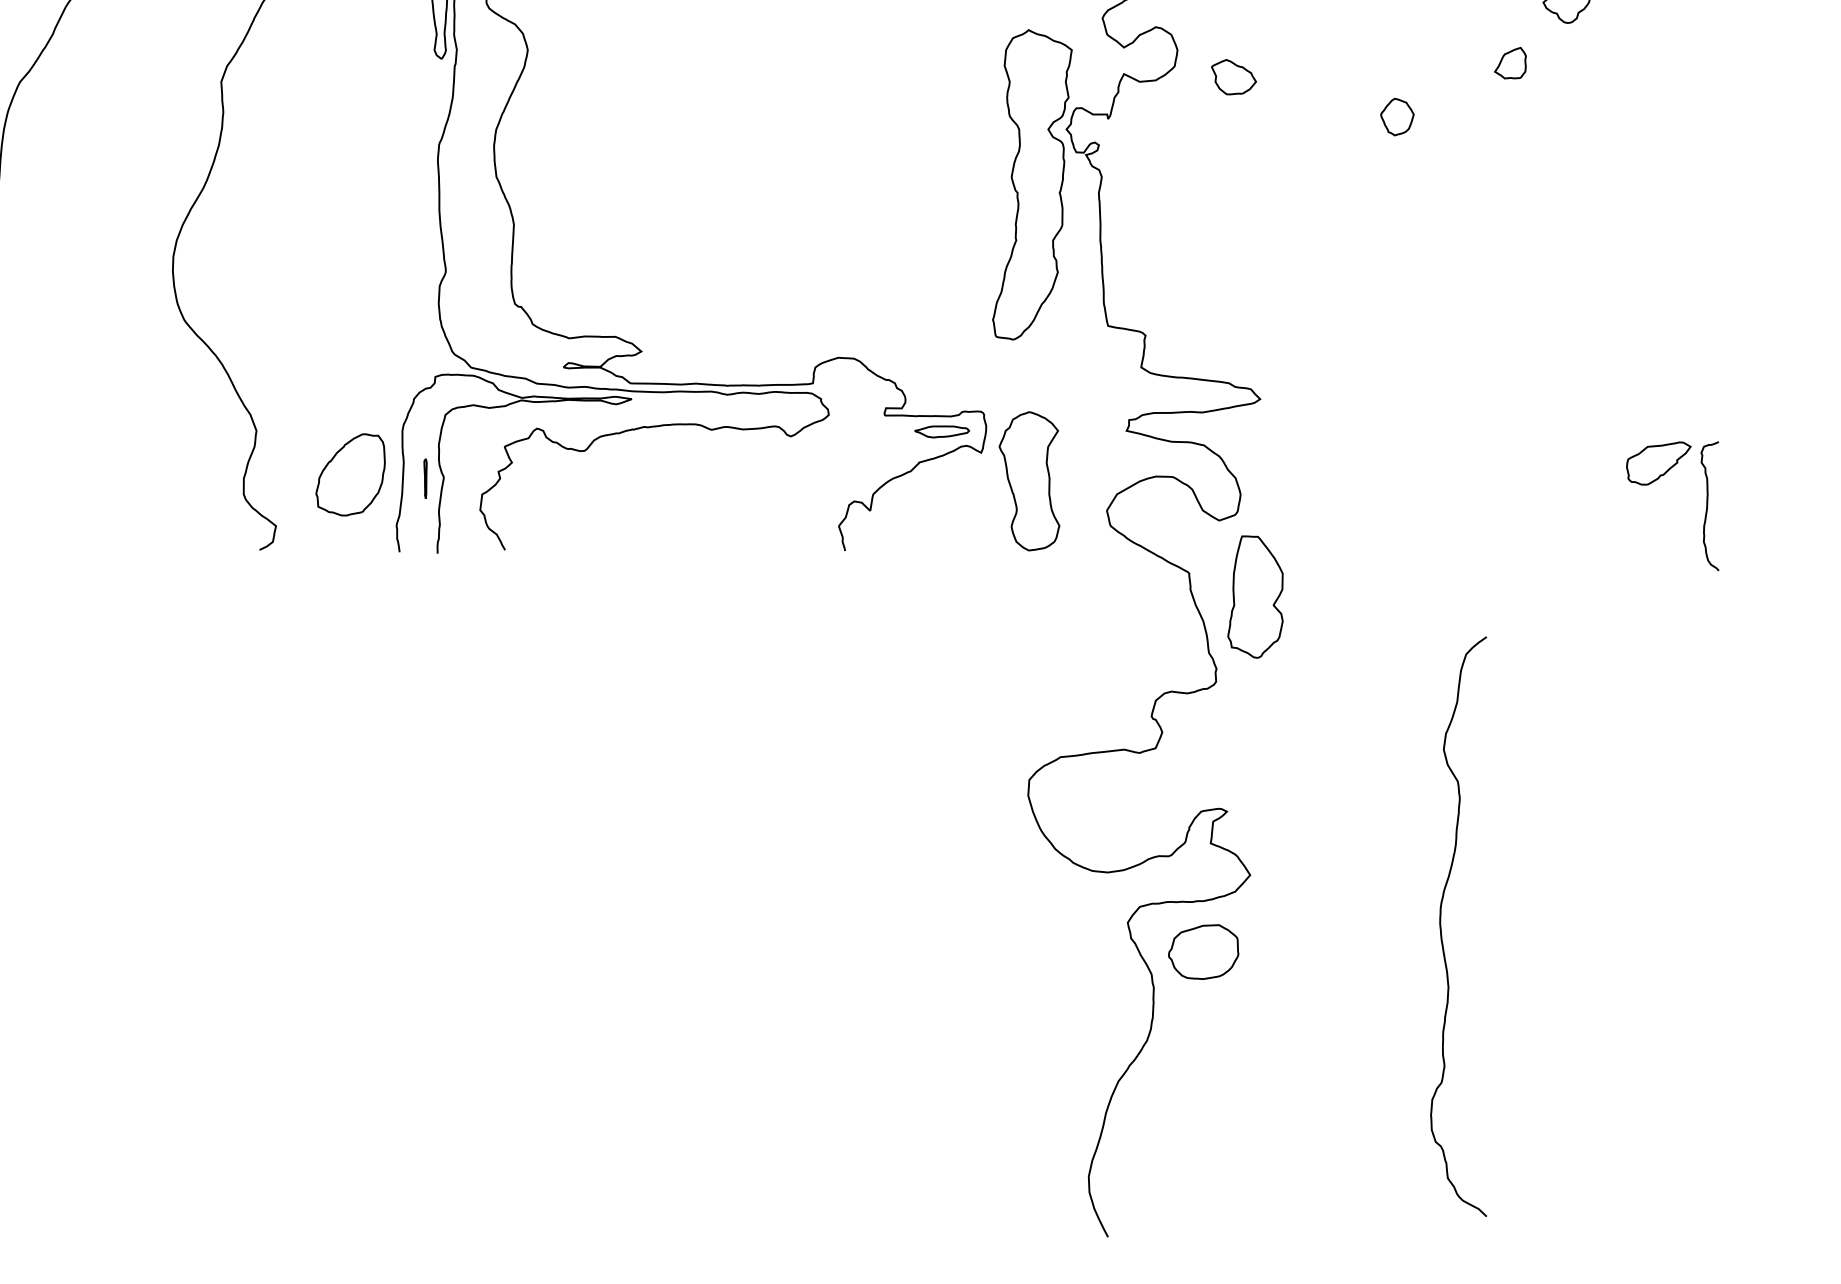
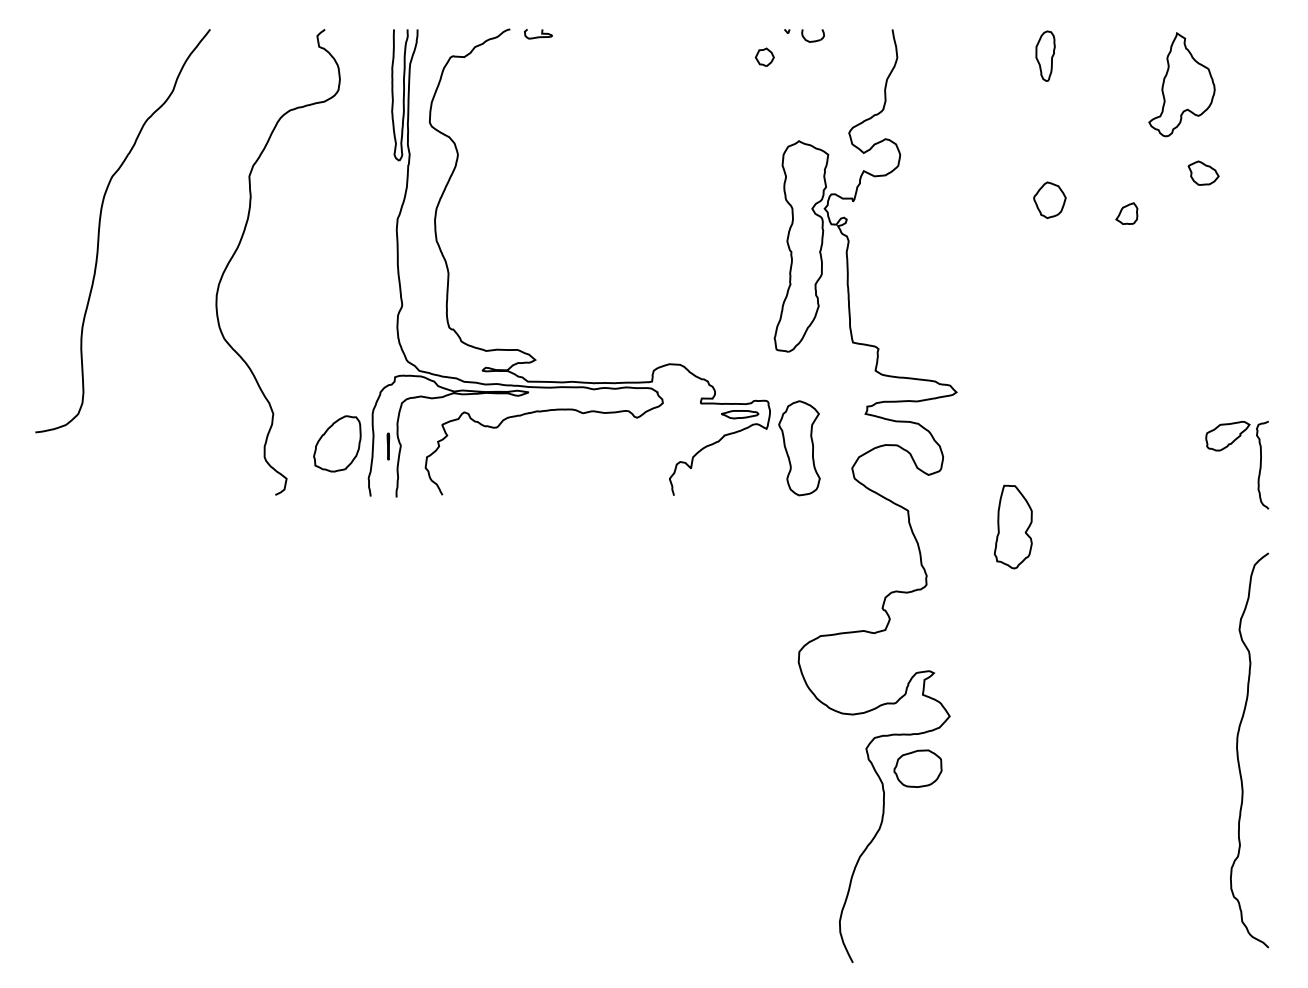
part: (1509, 62) -> (1126, 213), moved
part: (1233, 76) -> (1203, 172), moved
part: (1396, 117) -> (1049, 200), size x1.43
part: (1255, 596) -> (1013, 526), moved
curve: (1442, 926) -> (1238, 750), moved

